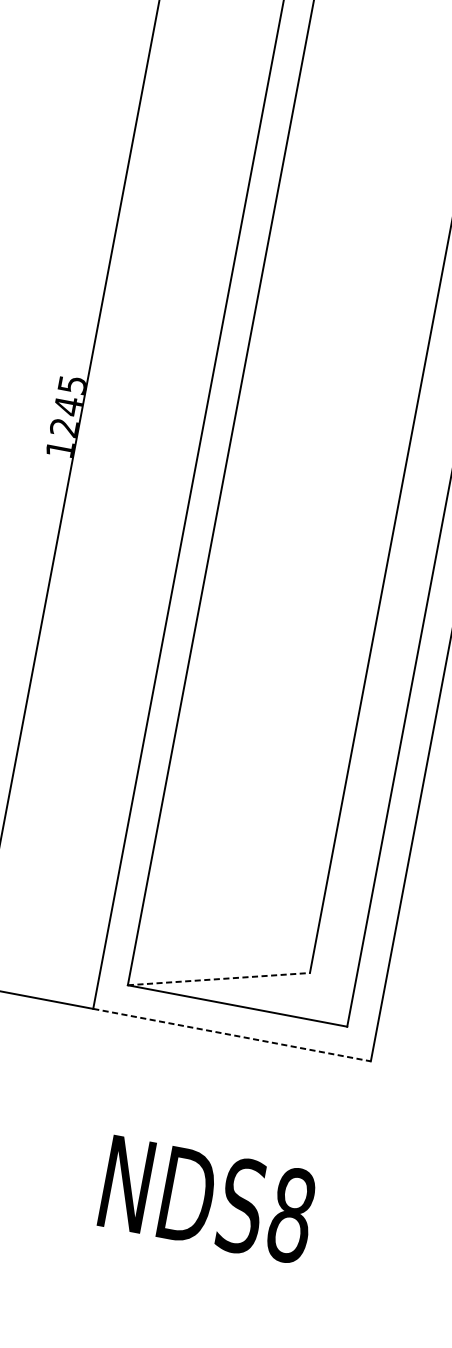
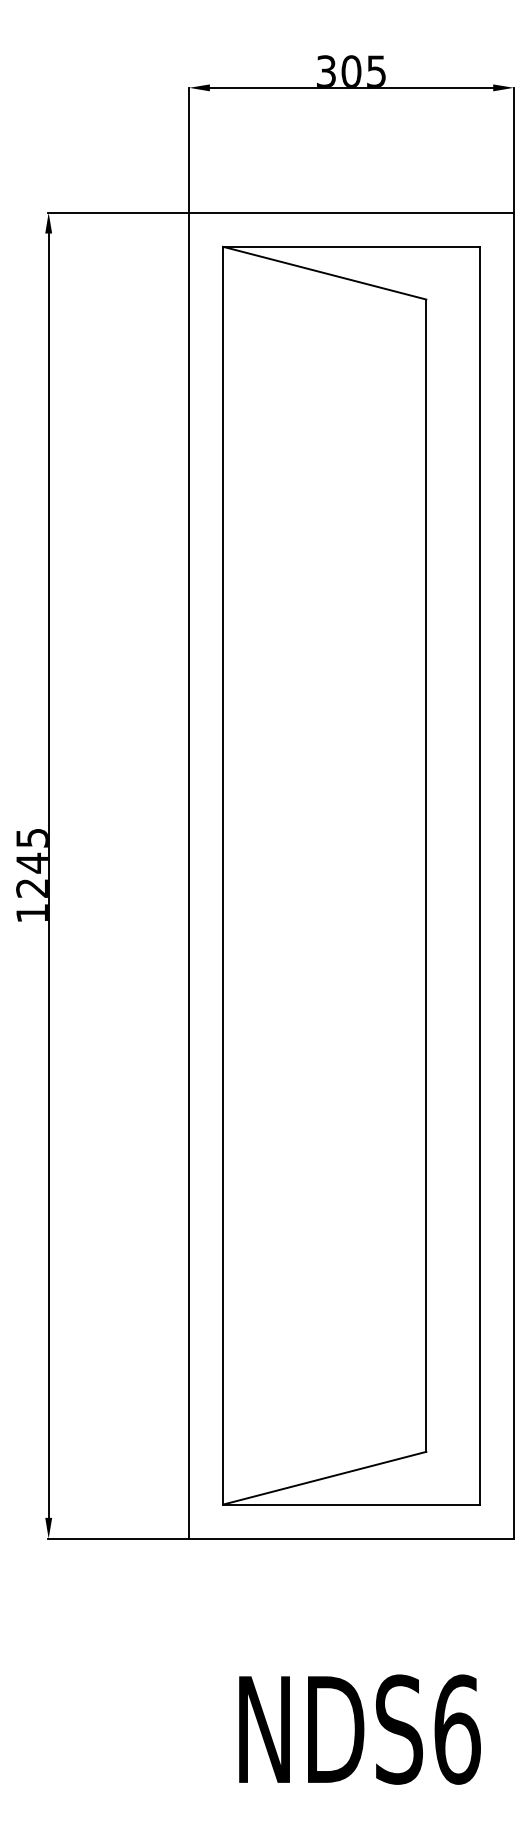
line: (218, 979) -> (324, 1478), dashed -> solid
line: (232, 1035) -> (352, 1538), dashed -> solid
text: (291, 1215) -> (457, 1729), NDS8 -> NDS6

